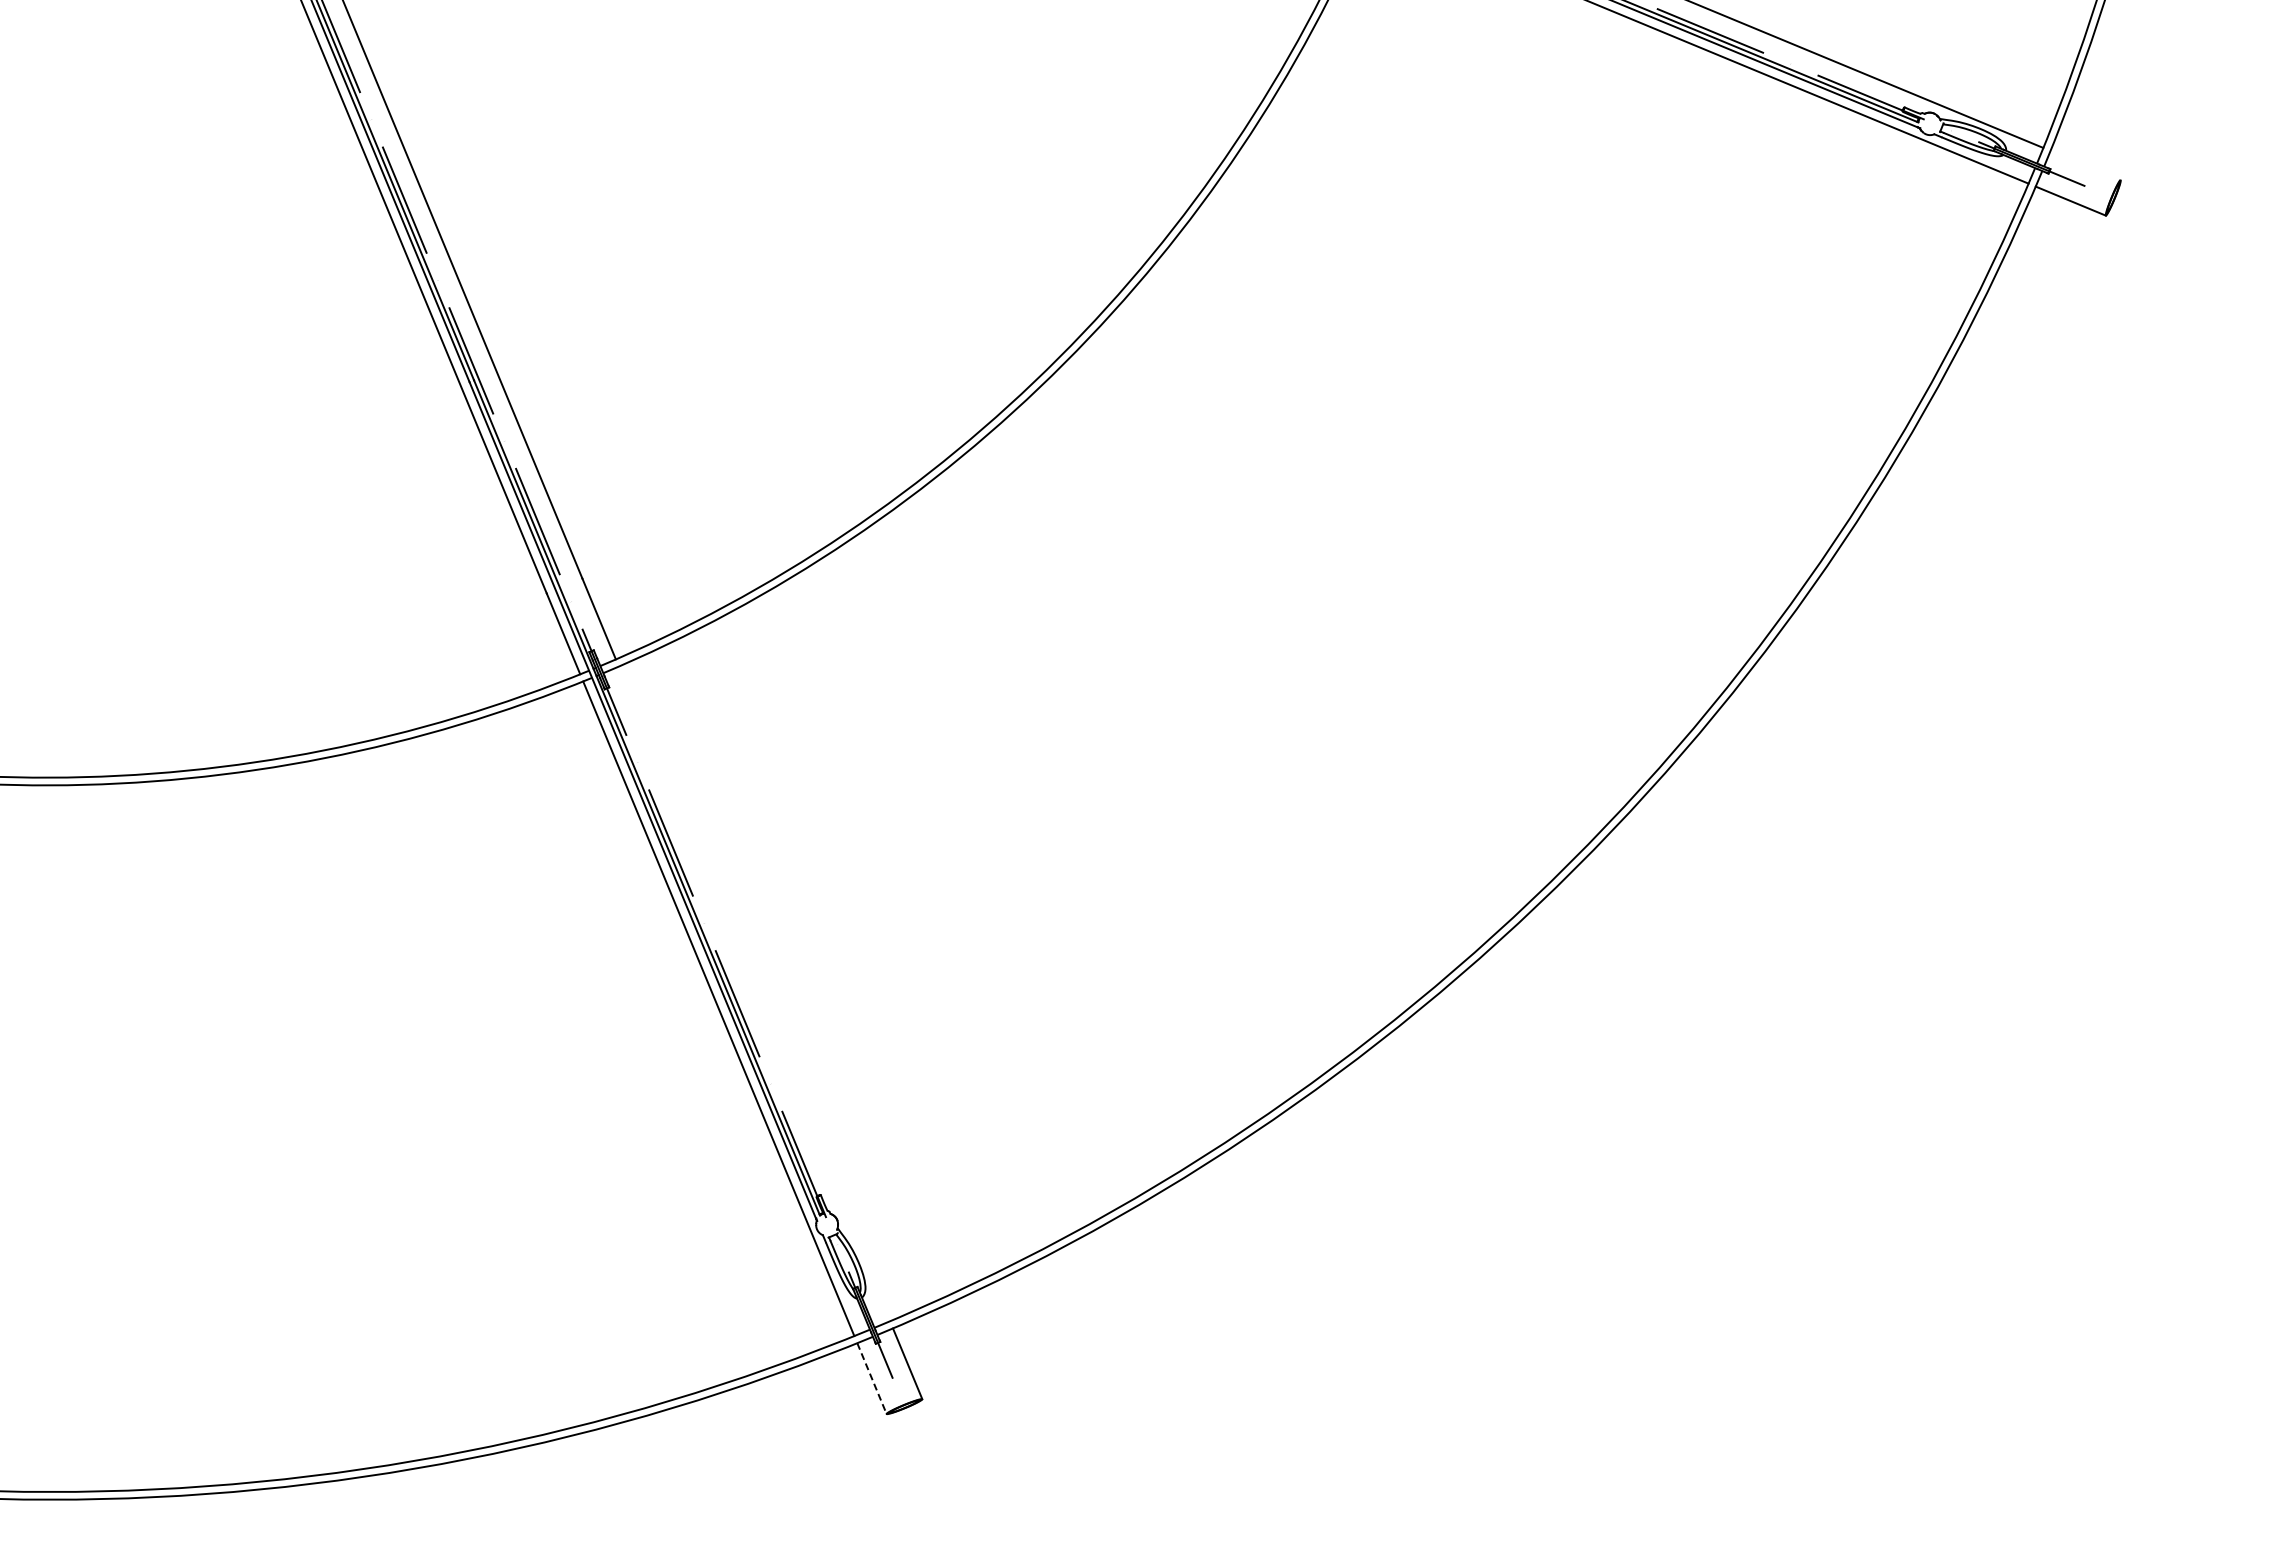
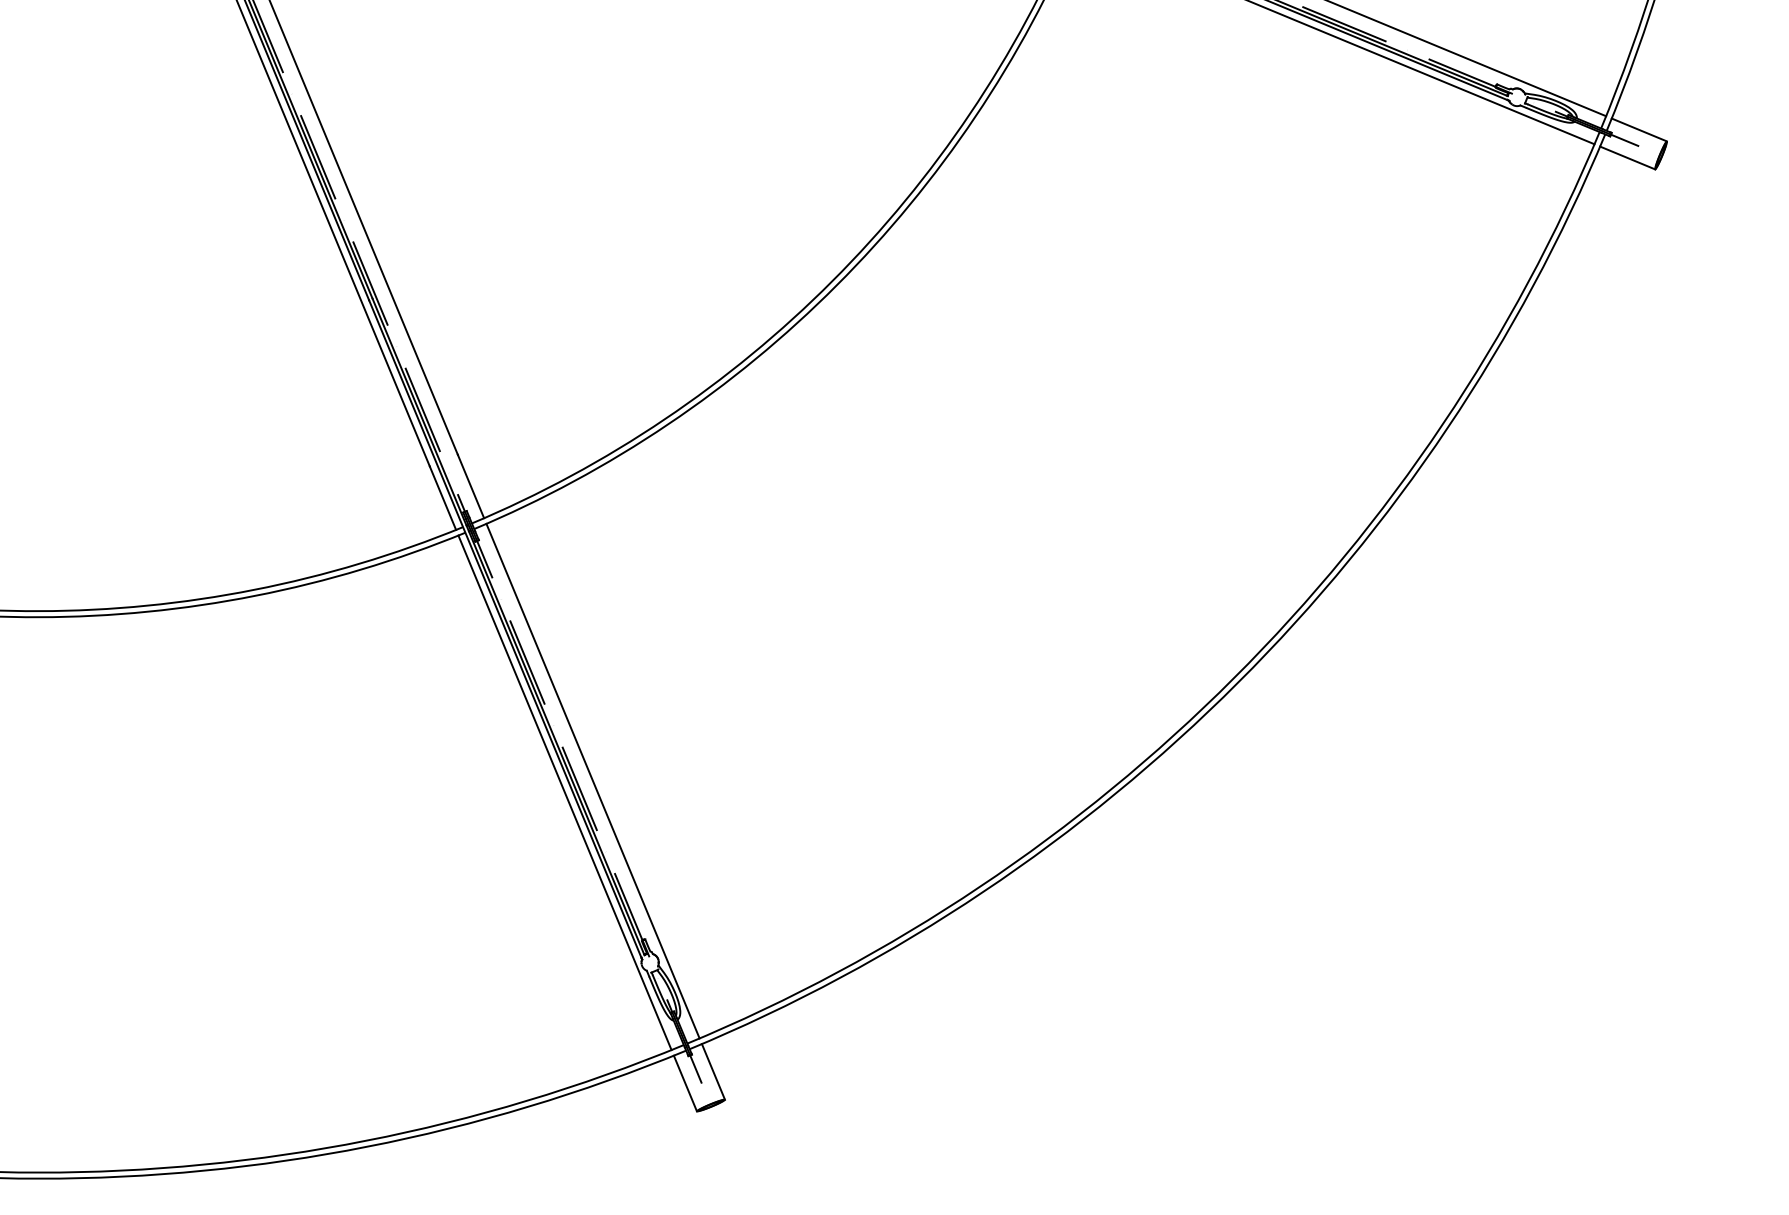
line: (2085, 164) -> (1639, 129), added
line: (754, 993) -> (593, 780), added
line: (872, 1379) -> (685, 1084), dashed -> solid

